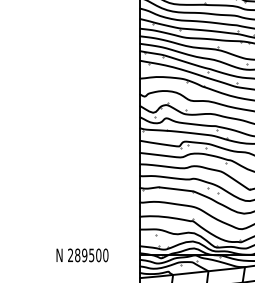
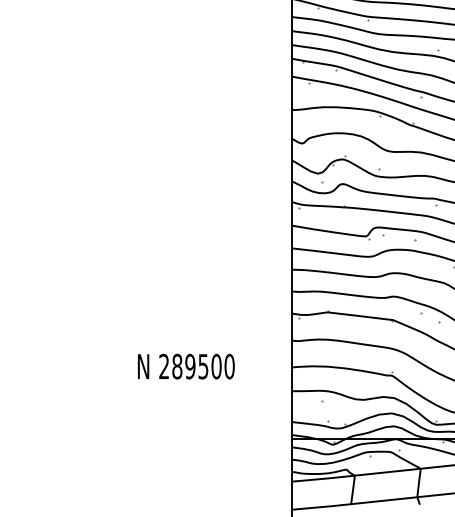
text: (82, 255) -> (186, 366), moved

